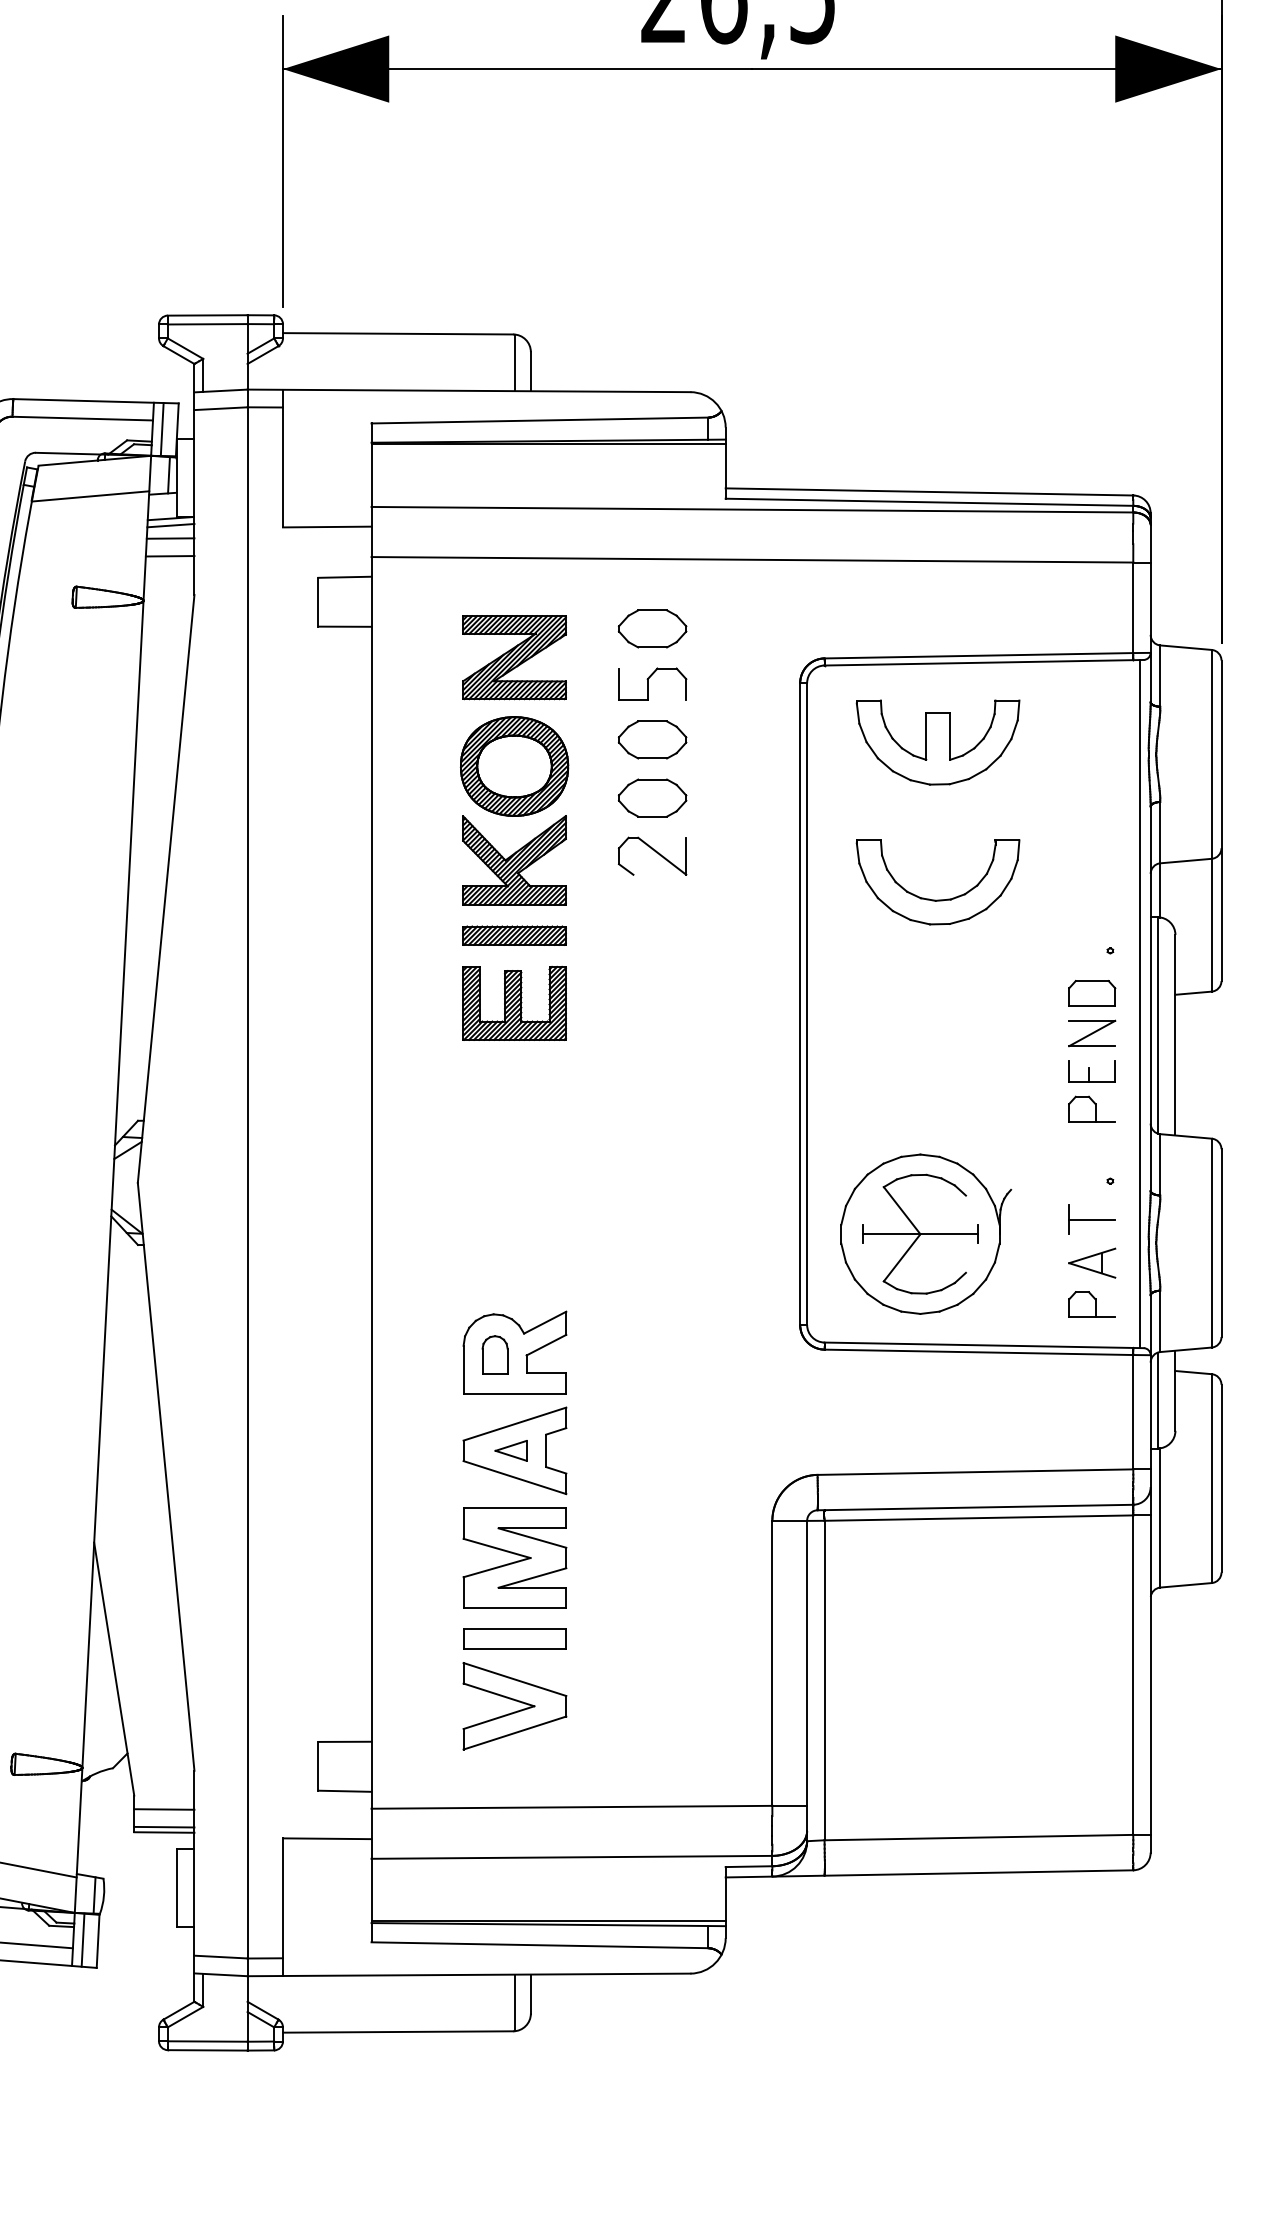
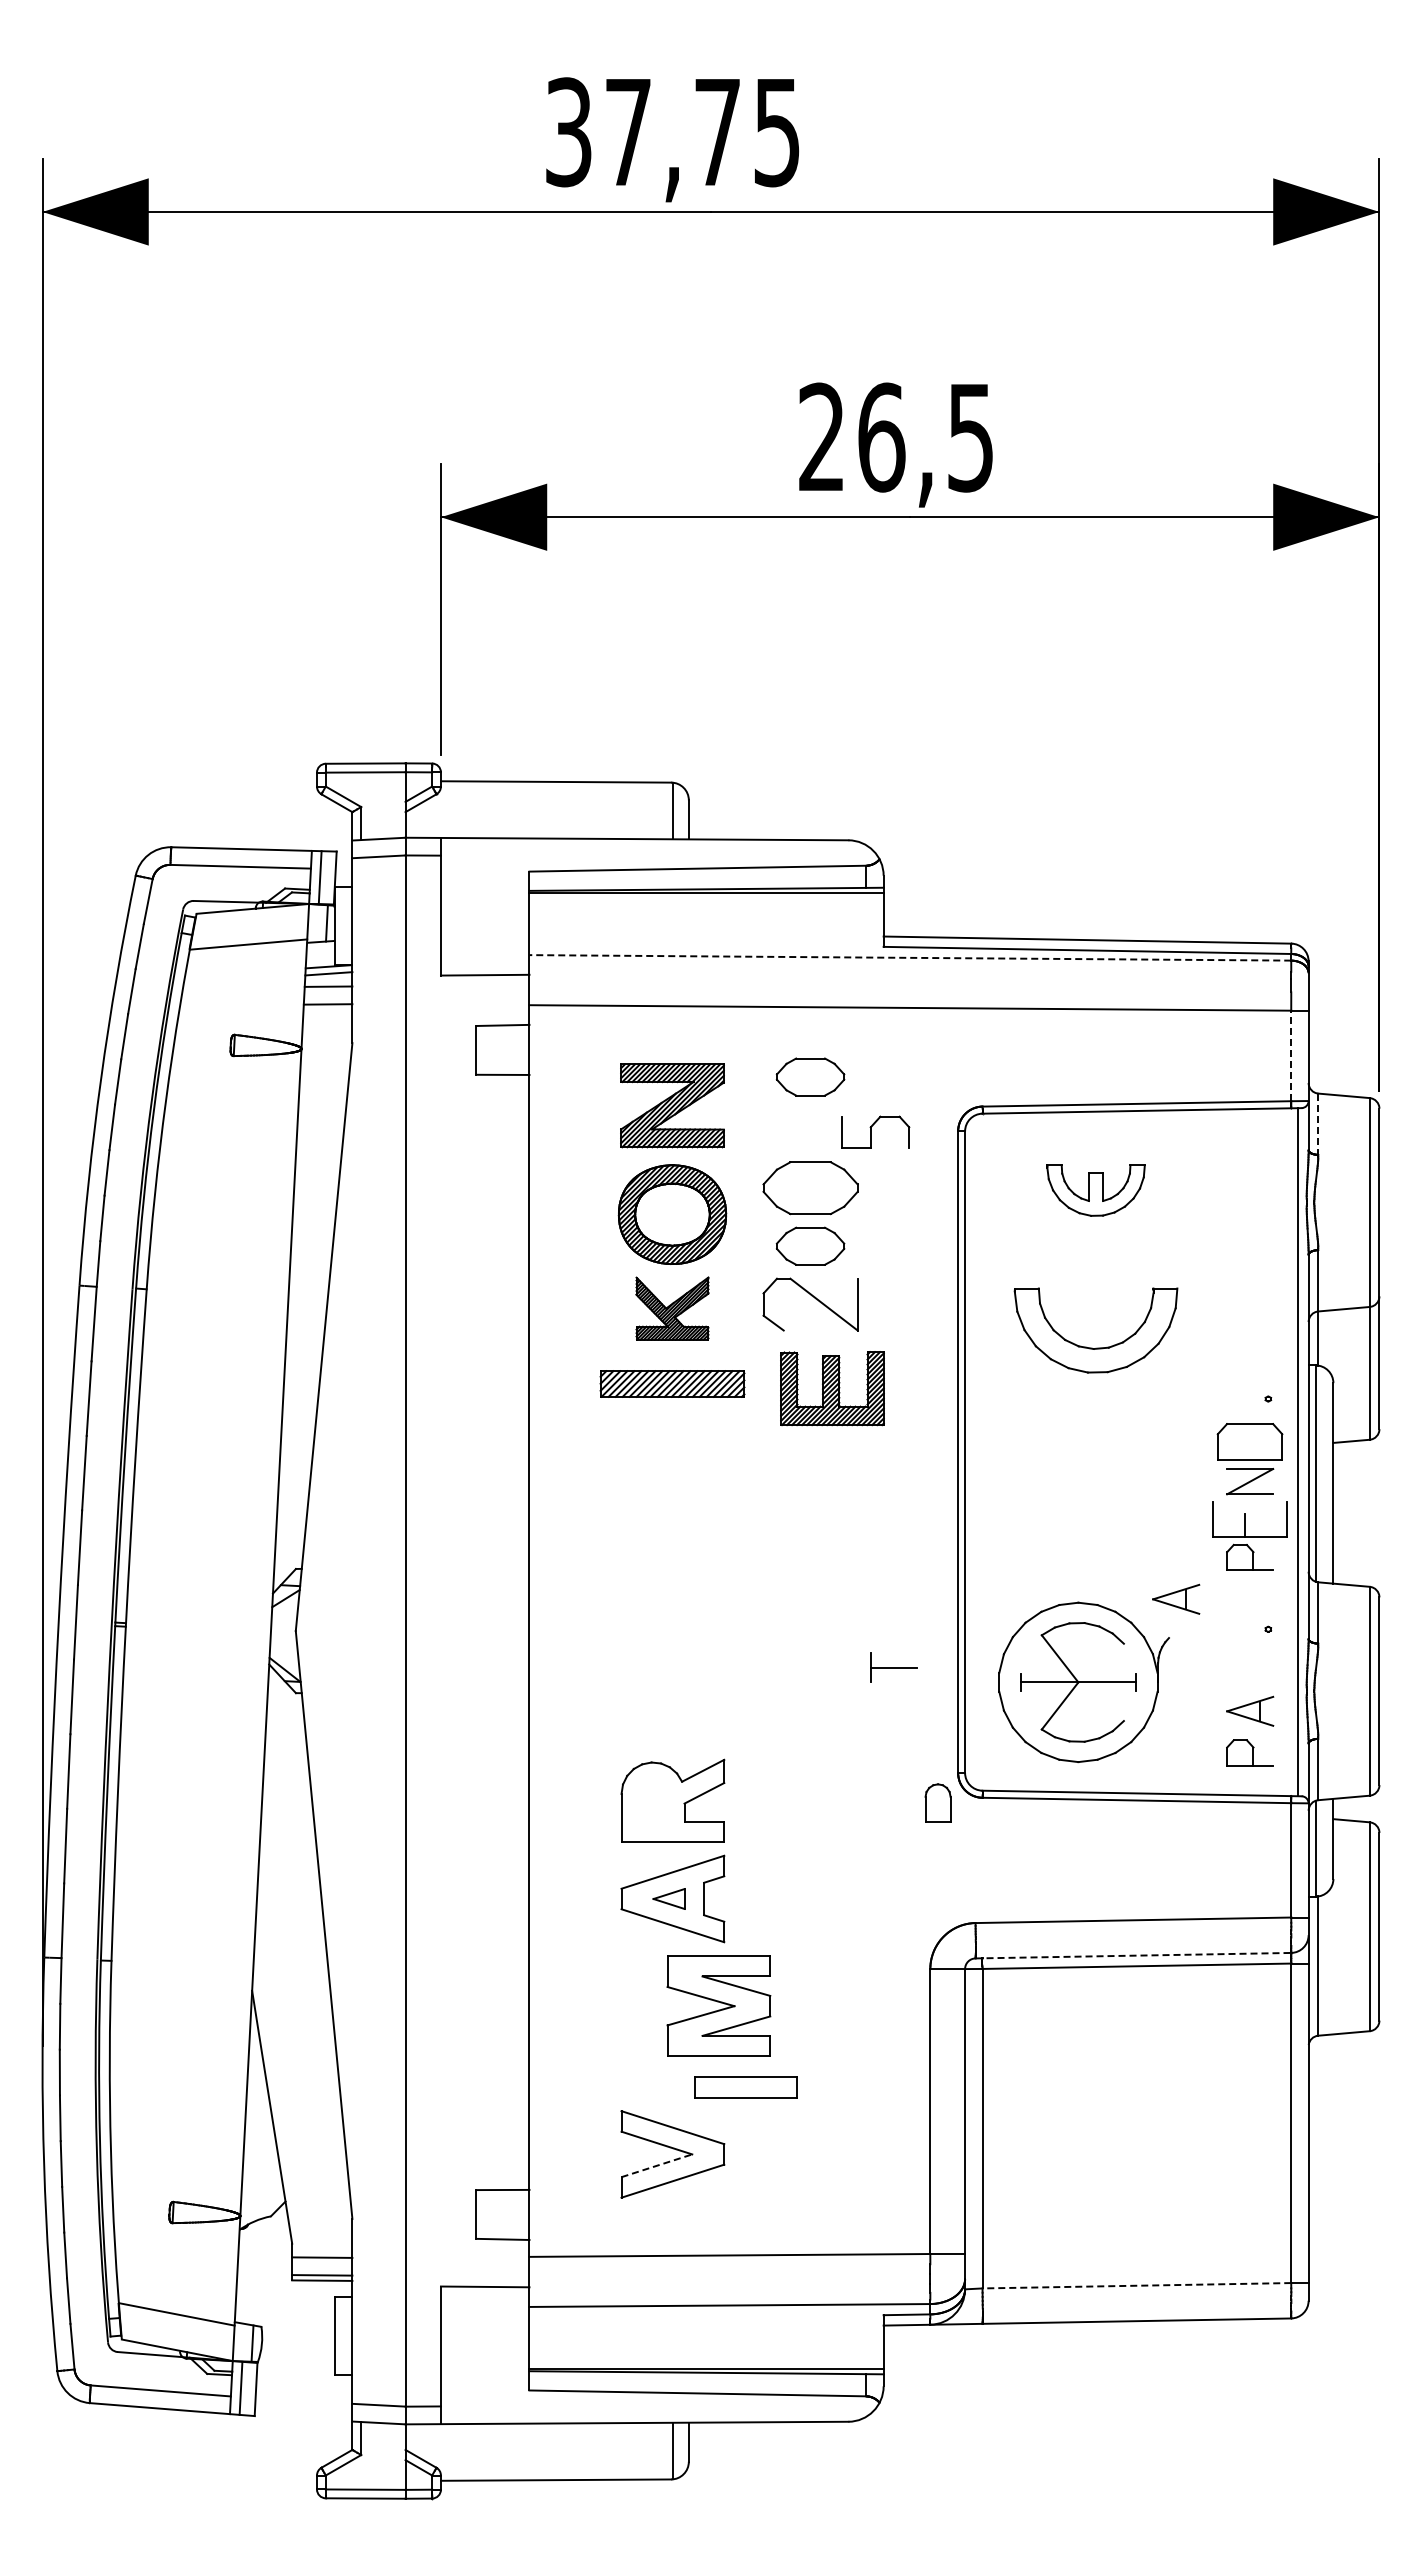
line: (752, 509) -> (910, 957), solid -> dashed
line: (1133, 607) -> (1291, 1055), solid -> dashed
line: (1160, 676) -> (1318, 1124), solid -> dashed
part: (652, 683) -> (875, 1131), moved
part: (652, 739) -> (810, 1187), size x1.4
part: (937, 742) -> (1095, 1190), size x0.6
part: (652, 855) -> (810, 1303), size x1.4
part: (514, 860) -> (672, 1308), size x0.7
part: (514, 935) -> (672, 1383), size x1.4
part: (1092, 993) -> (1250, 1441), size x1.4
part: (514, 1003) -> (832, 1388), moved
part: (1091, 1071) -> (1249, 1519), size x1.6
part: (1018, 1150) -> (1176, 1598), added
part: (1091, 1219) -> (893, 1667), moved
part: (494, 1354) -> (937, 1802), moved
line: (975, 1507) -> (1133, 1955), solid -> dashed
part: (514, 1557) -> (718, 2005), moved
part: (514, 1639) -> (745, 2087), moved
line: (499, 1717) -> (657, 2165), solid -> dashed
line: (978, 1837) -> (1136, 2285), solid -> dashed

